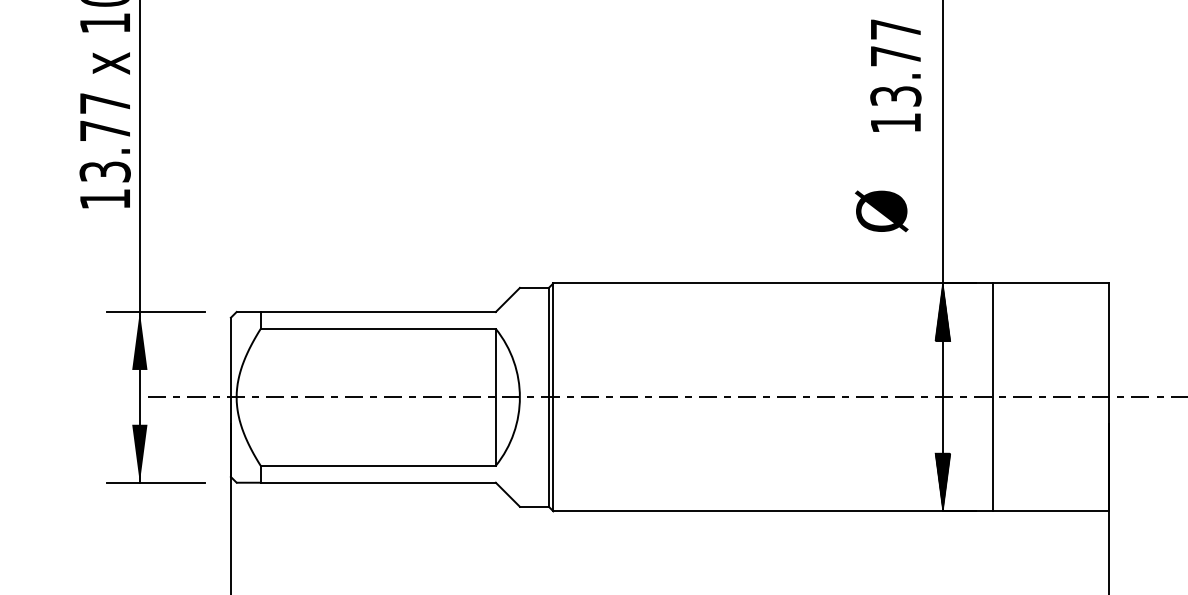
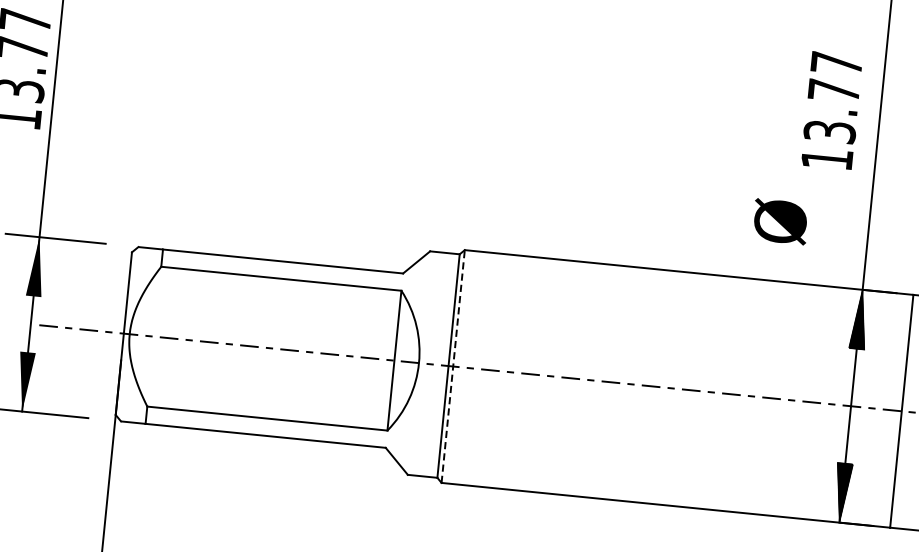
text: (895, 75) -> (831, 110), moved
text: (881, 211) -> (780, 221), moved
line: (553, 397) -> (453, 366), solid -> dashed

